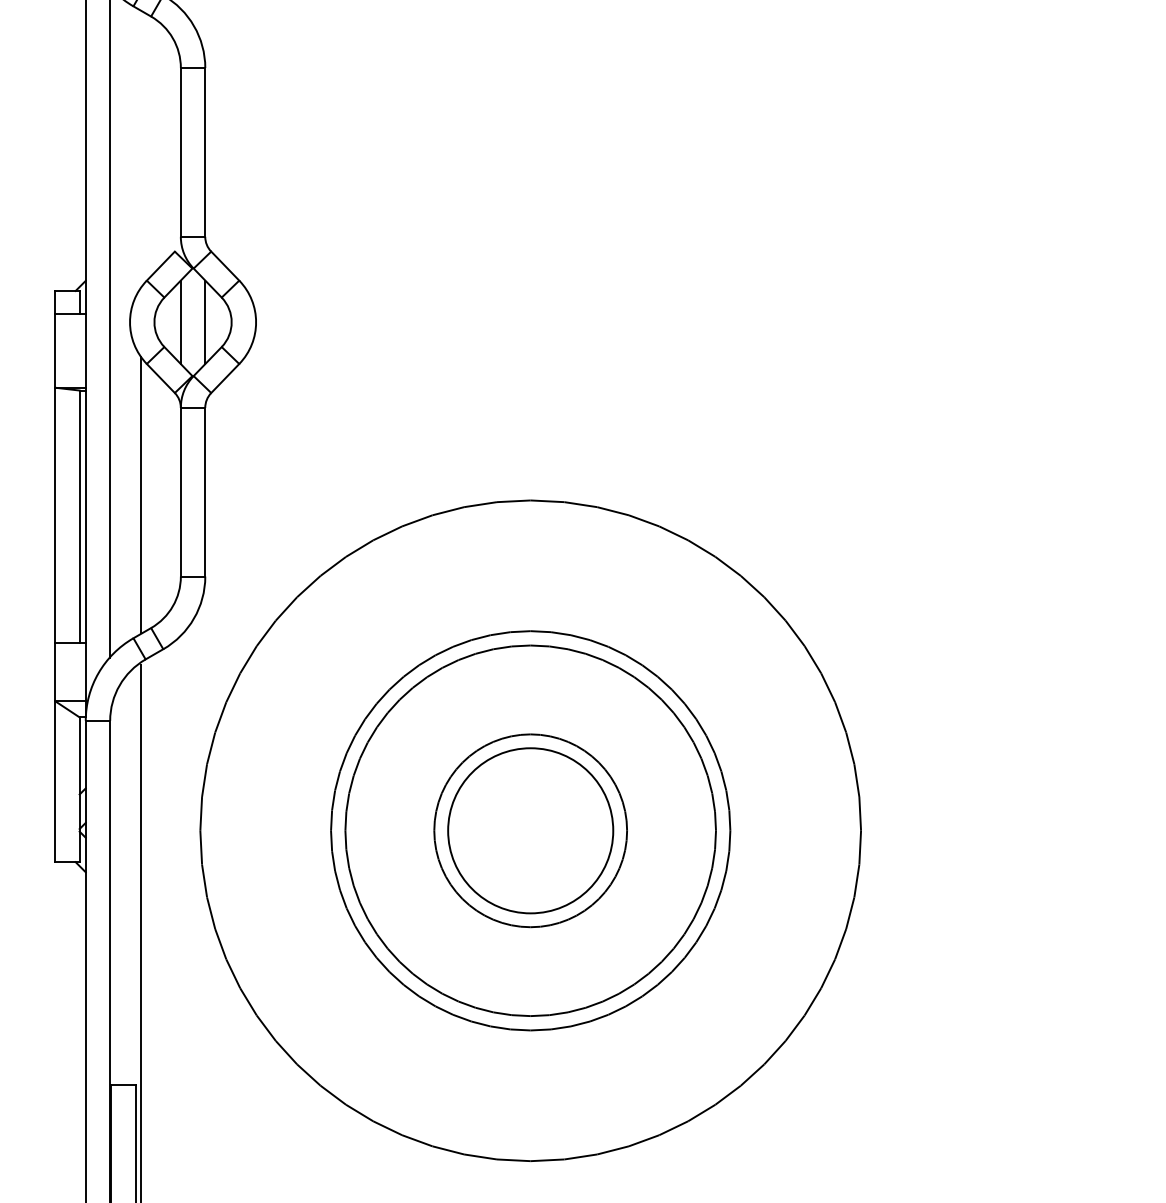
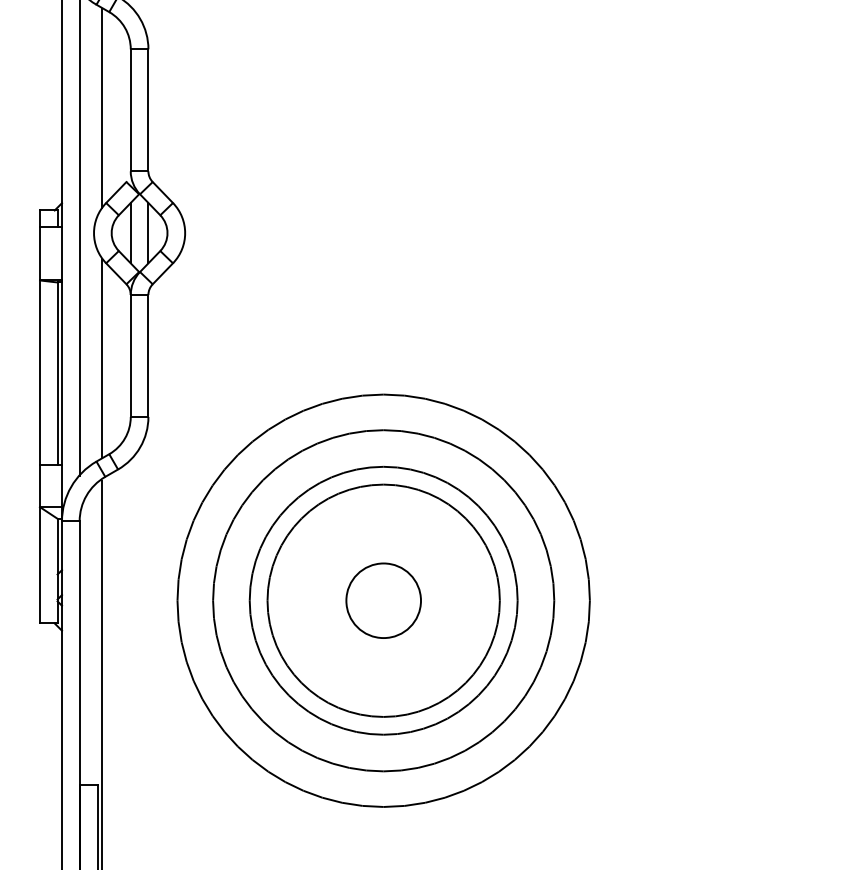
line: (140, 148) -> (101, 107), added
circle: (530, 830) -> (383, 600), size x0.62
circle: (530, 830) -> (383, 600), size x0.71
circle: (530, 830) -> (383, 600), size x1.43
circle: (530, 830) -> (383, 600), size x1.67

